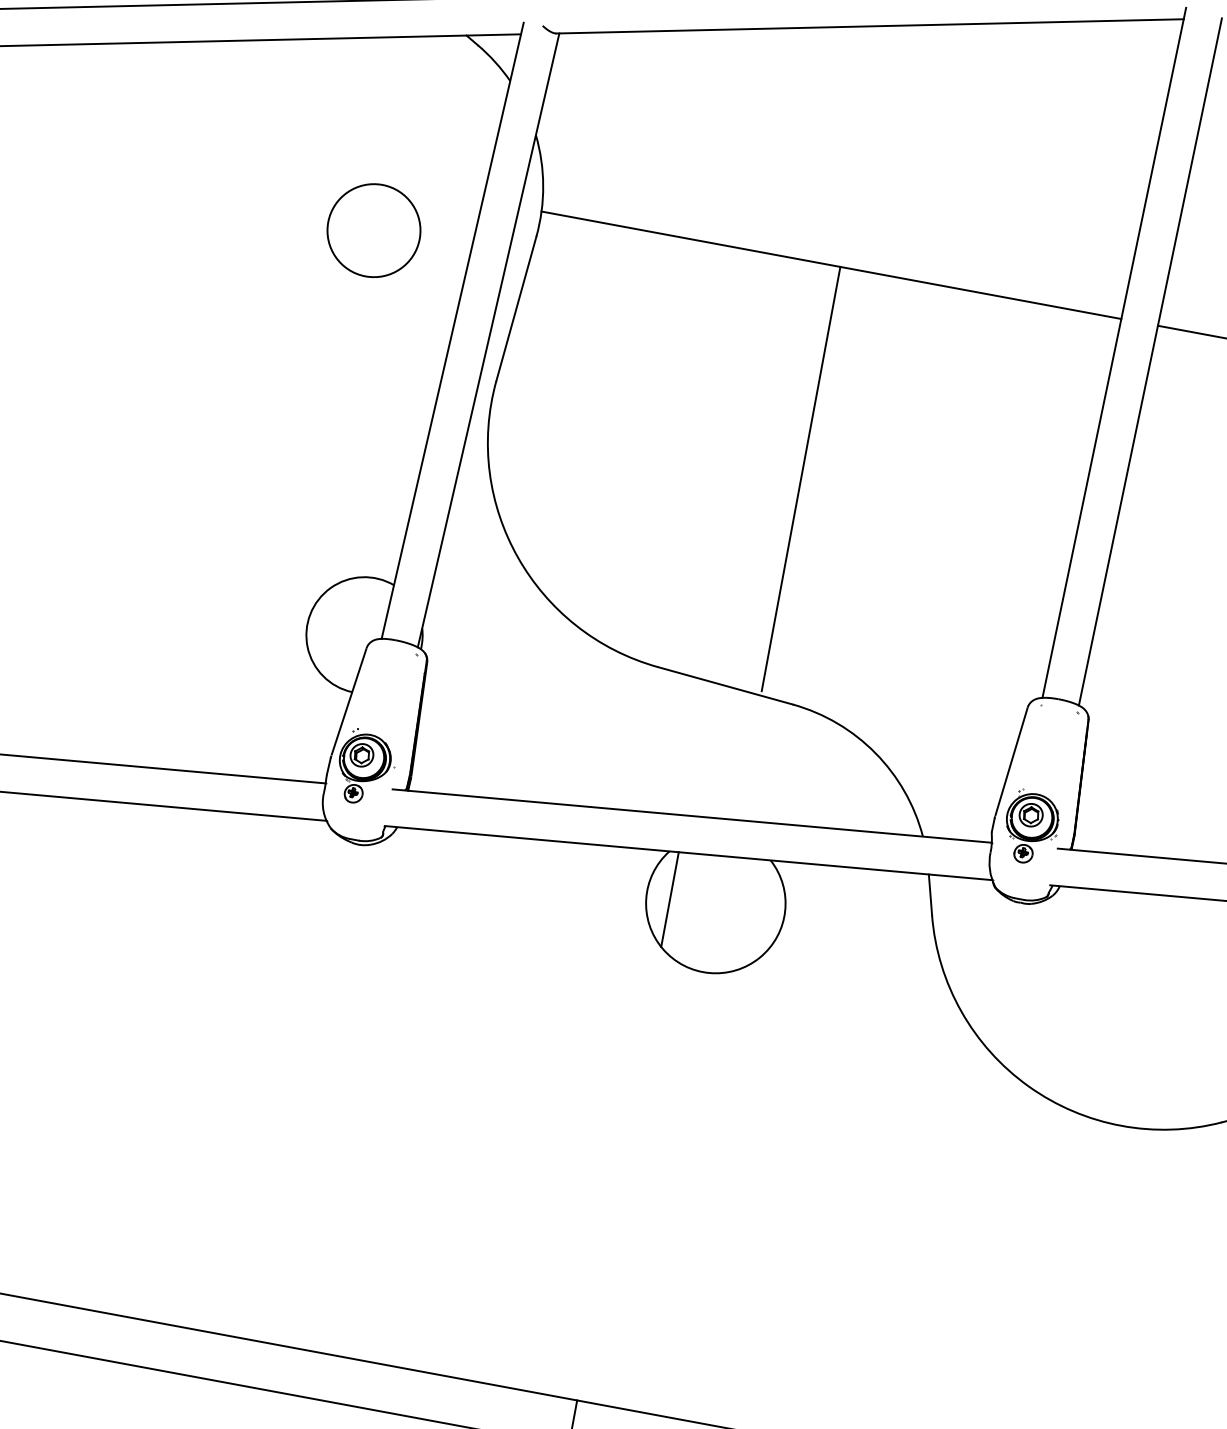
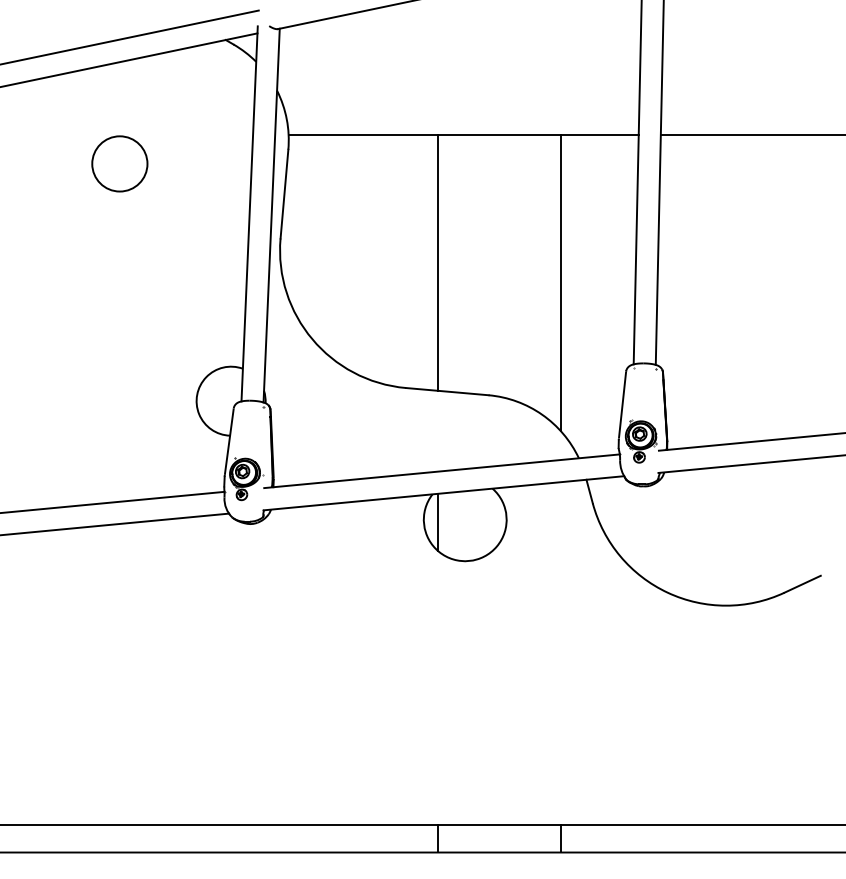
circle: (373, 229) -> (119, 163), moved
line: (801, 478) -> (438, 262), moved
line: (946, 539) -> (560, 282), added

